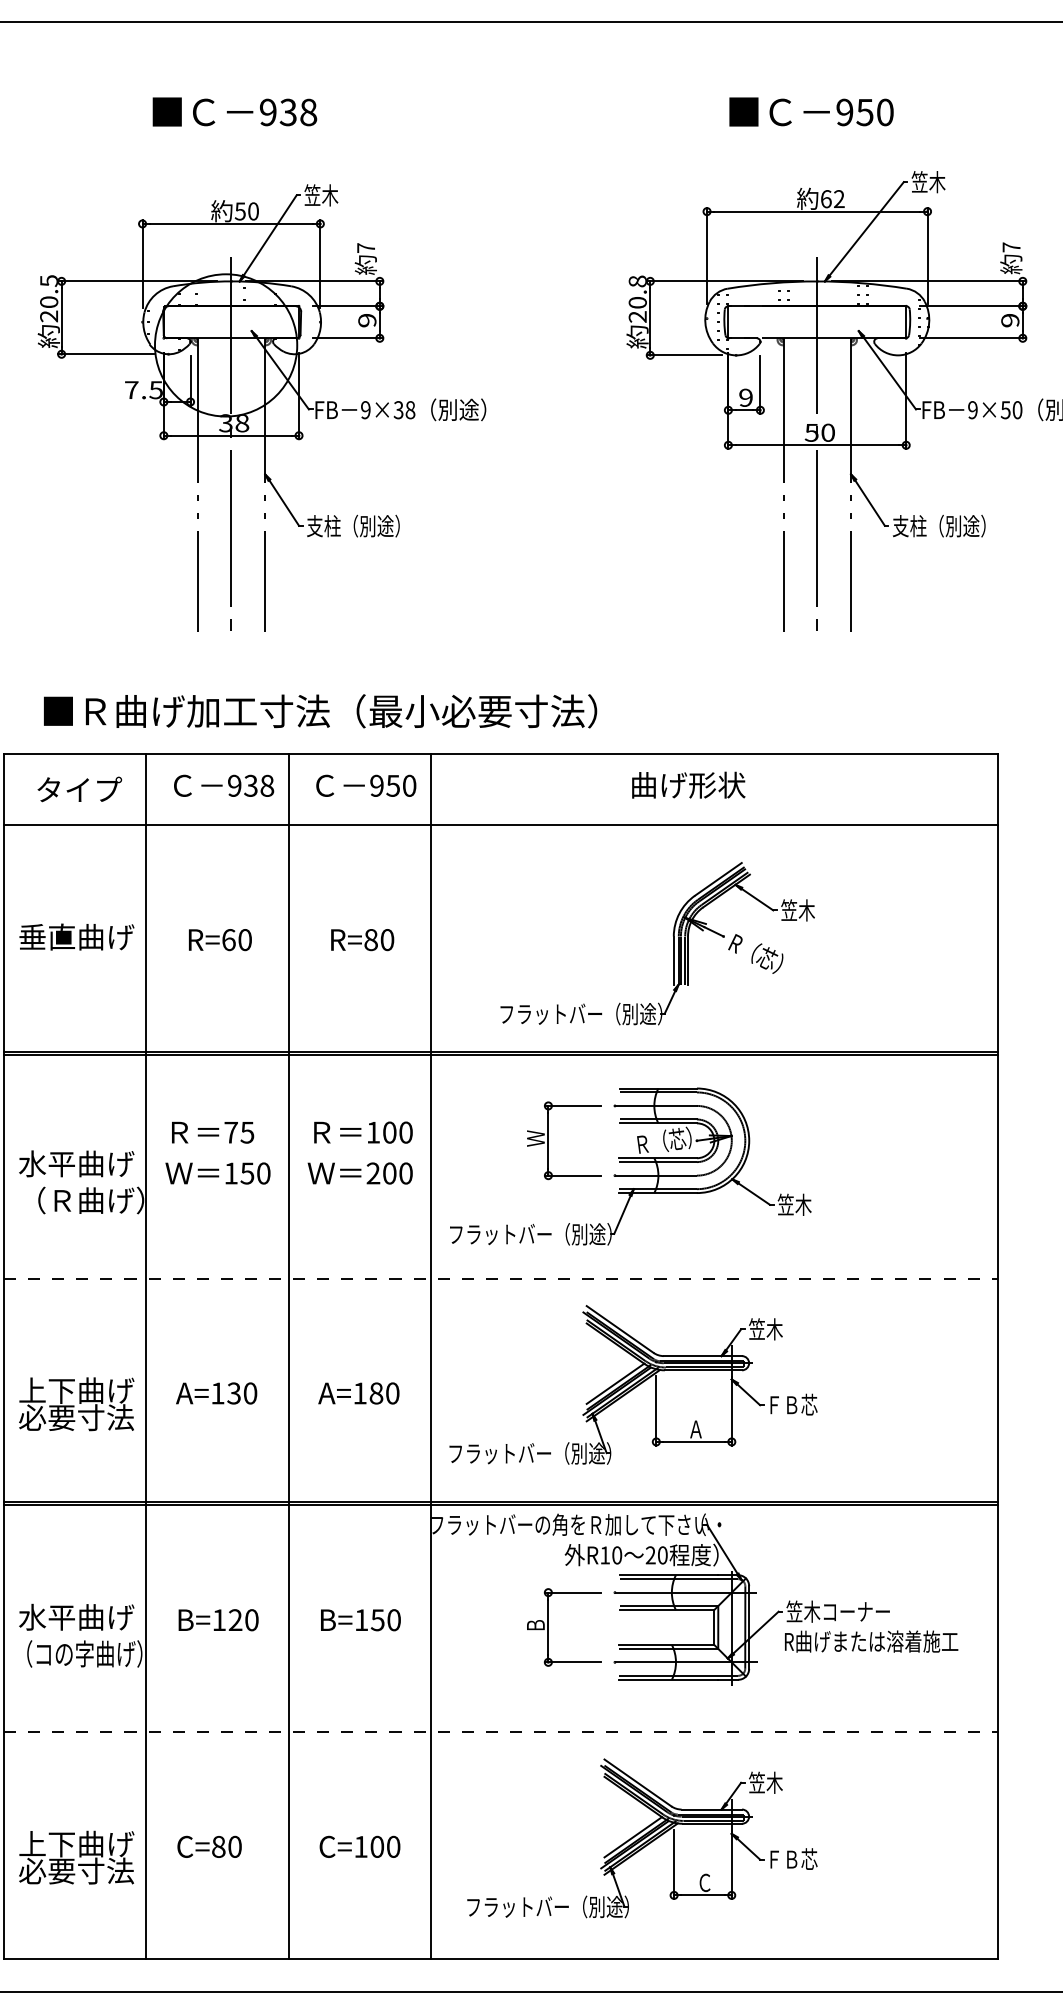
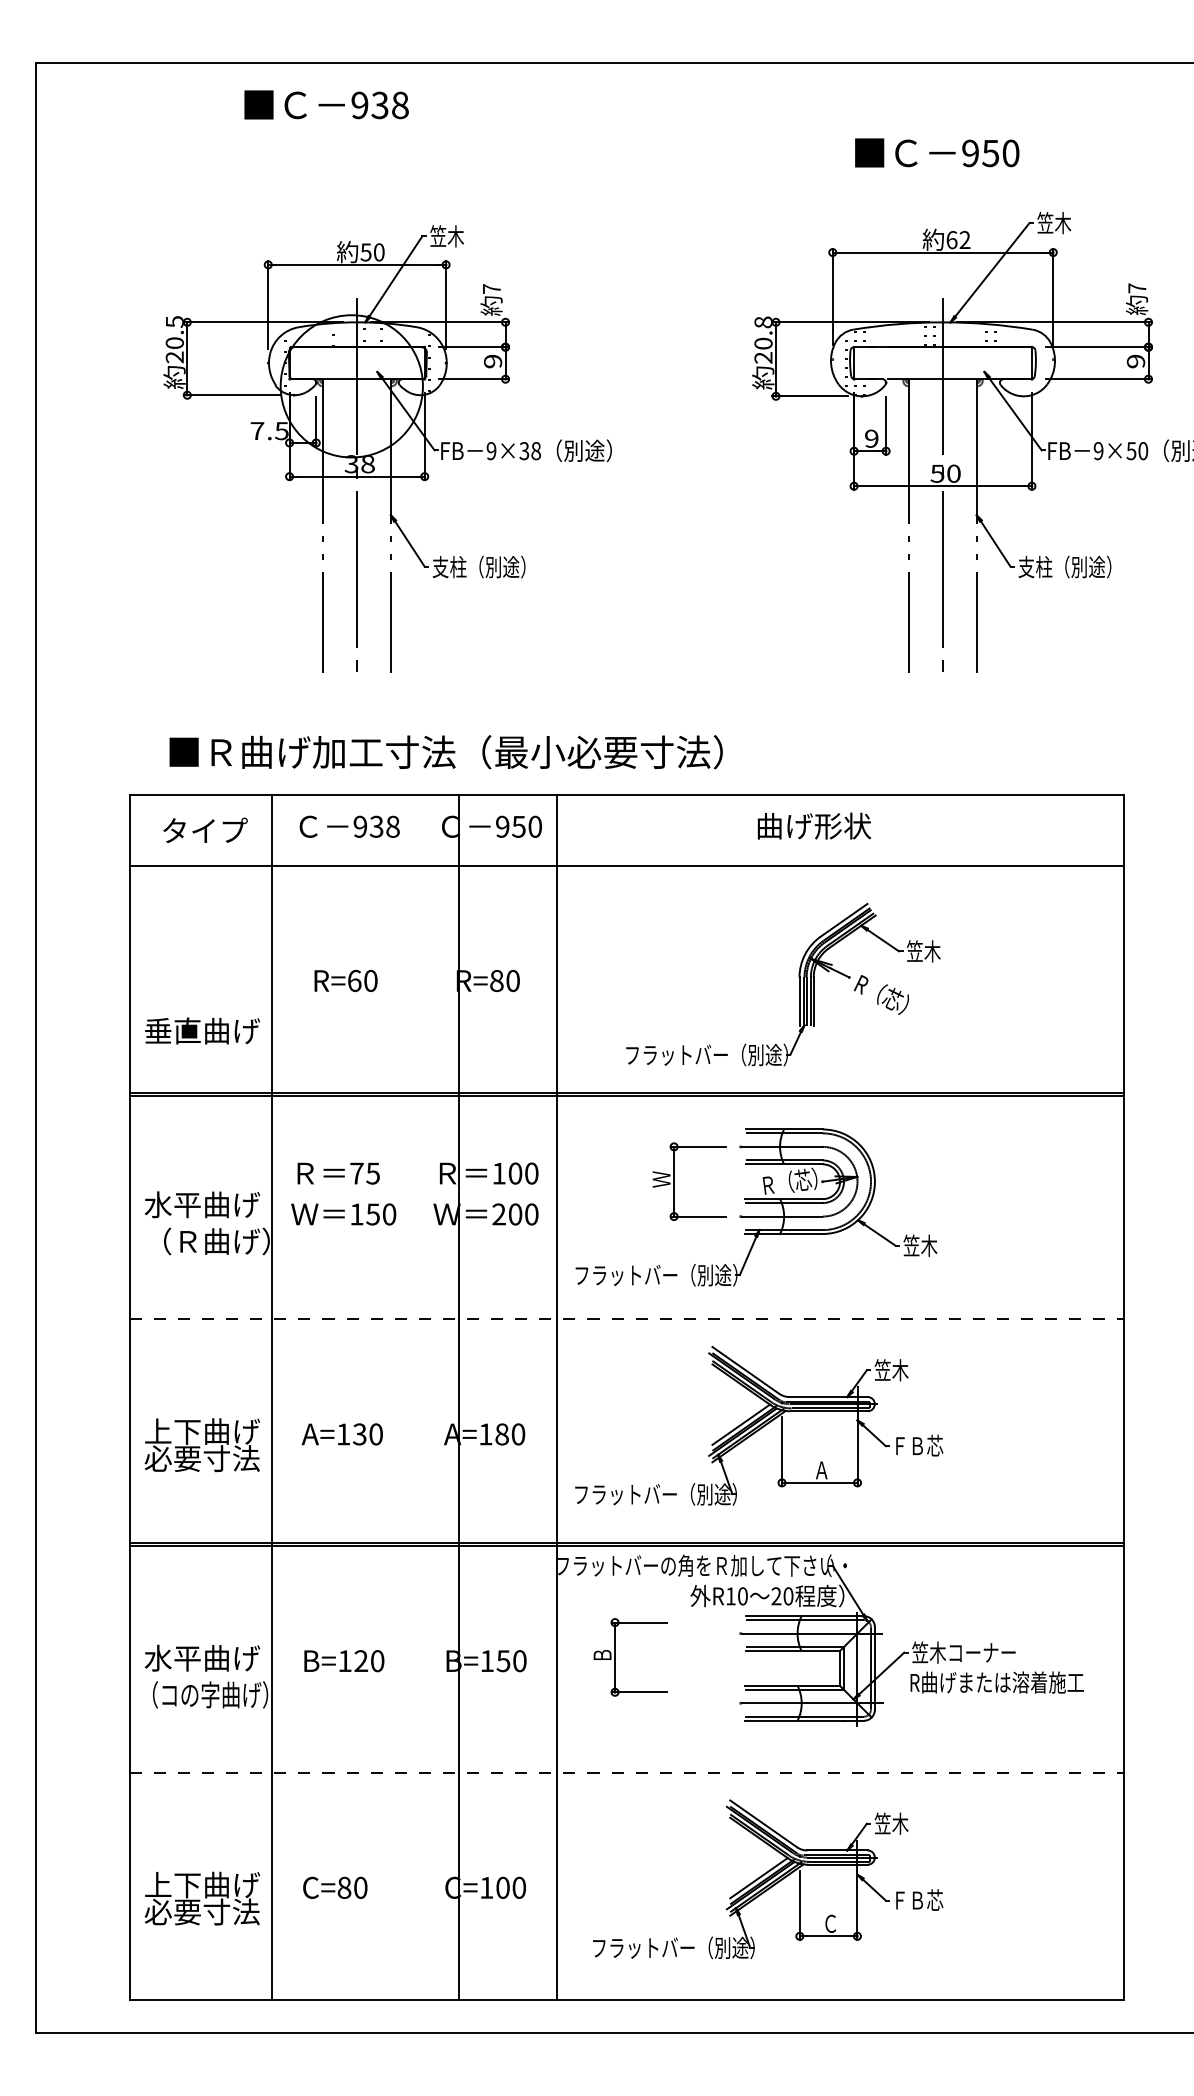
text: (234, 111) -> (326, 104), moved
text: (76, 936) -> (202, 1030), moved
line: (288, 1355) -> (459, 1396), moved
part: (548, 1627) -> (615, 1657), moved

